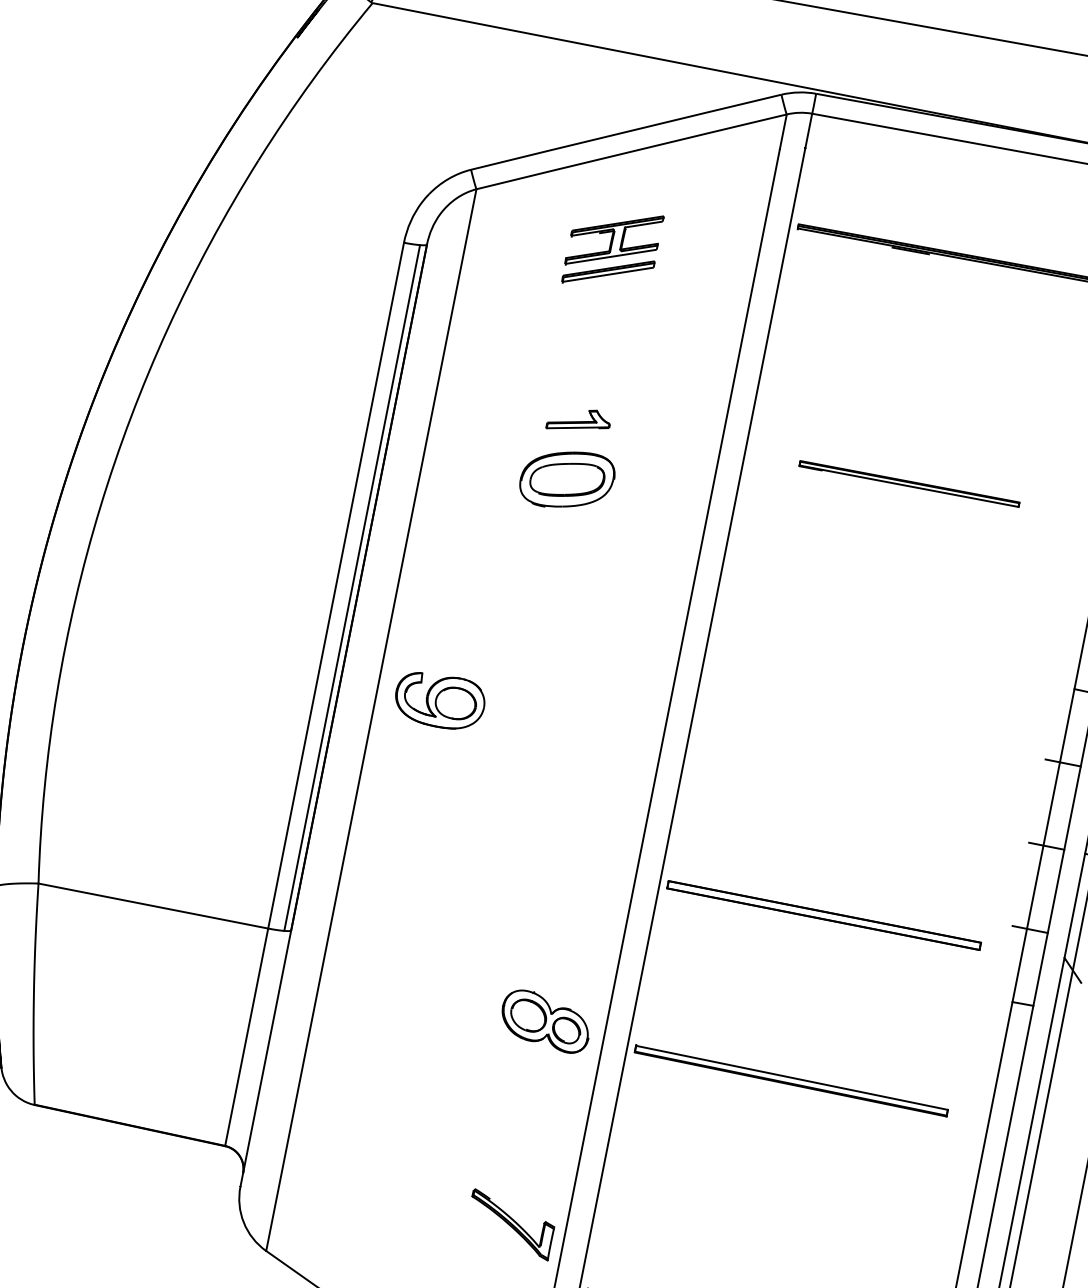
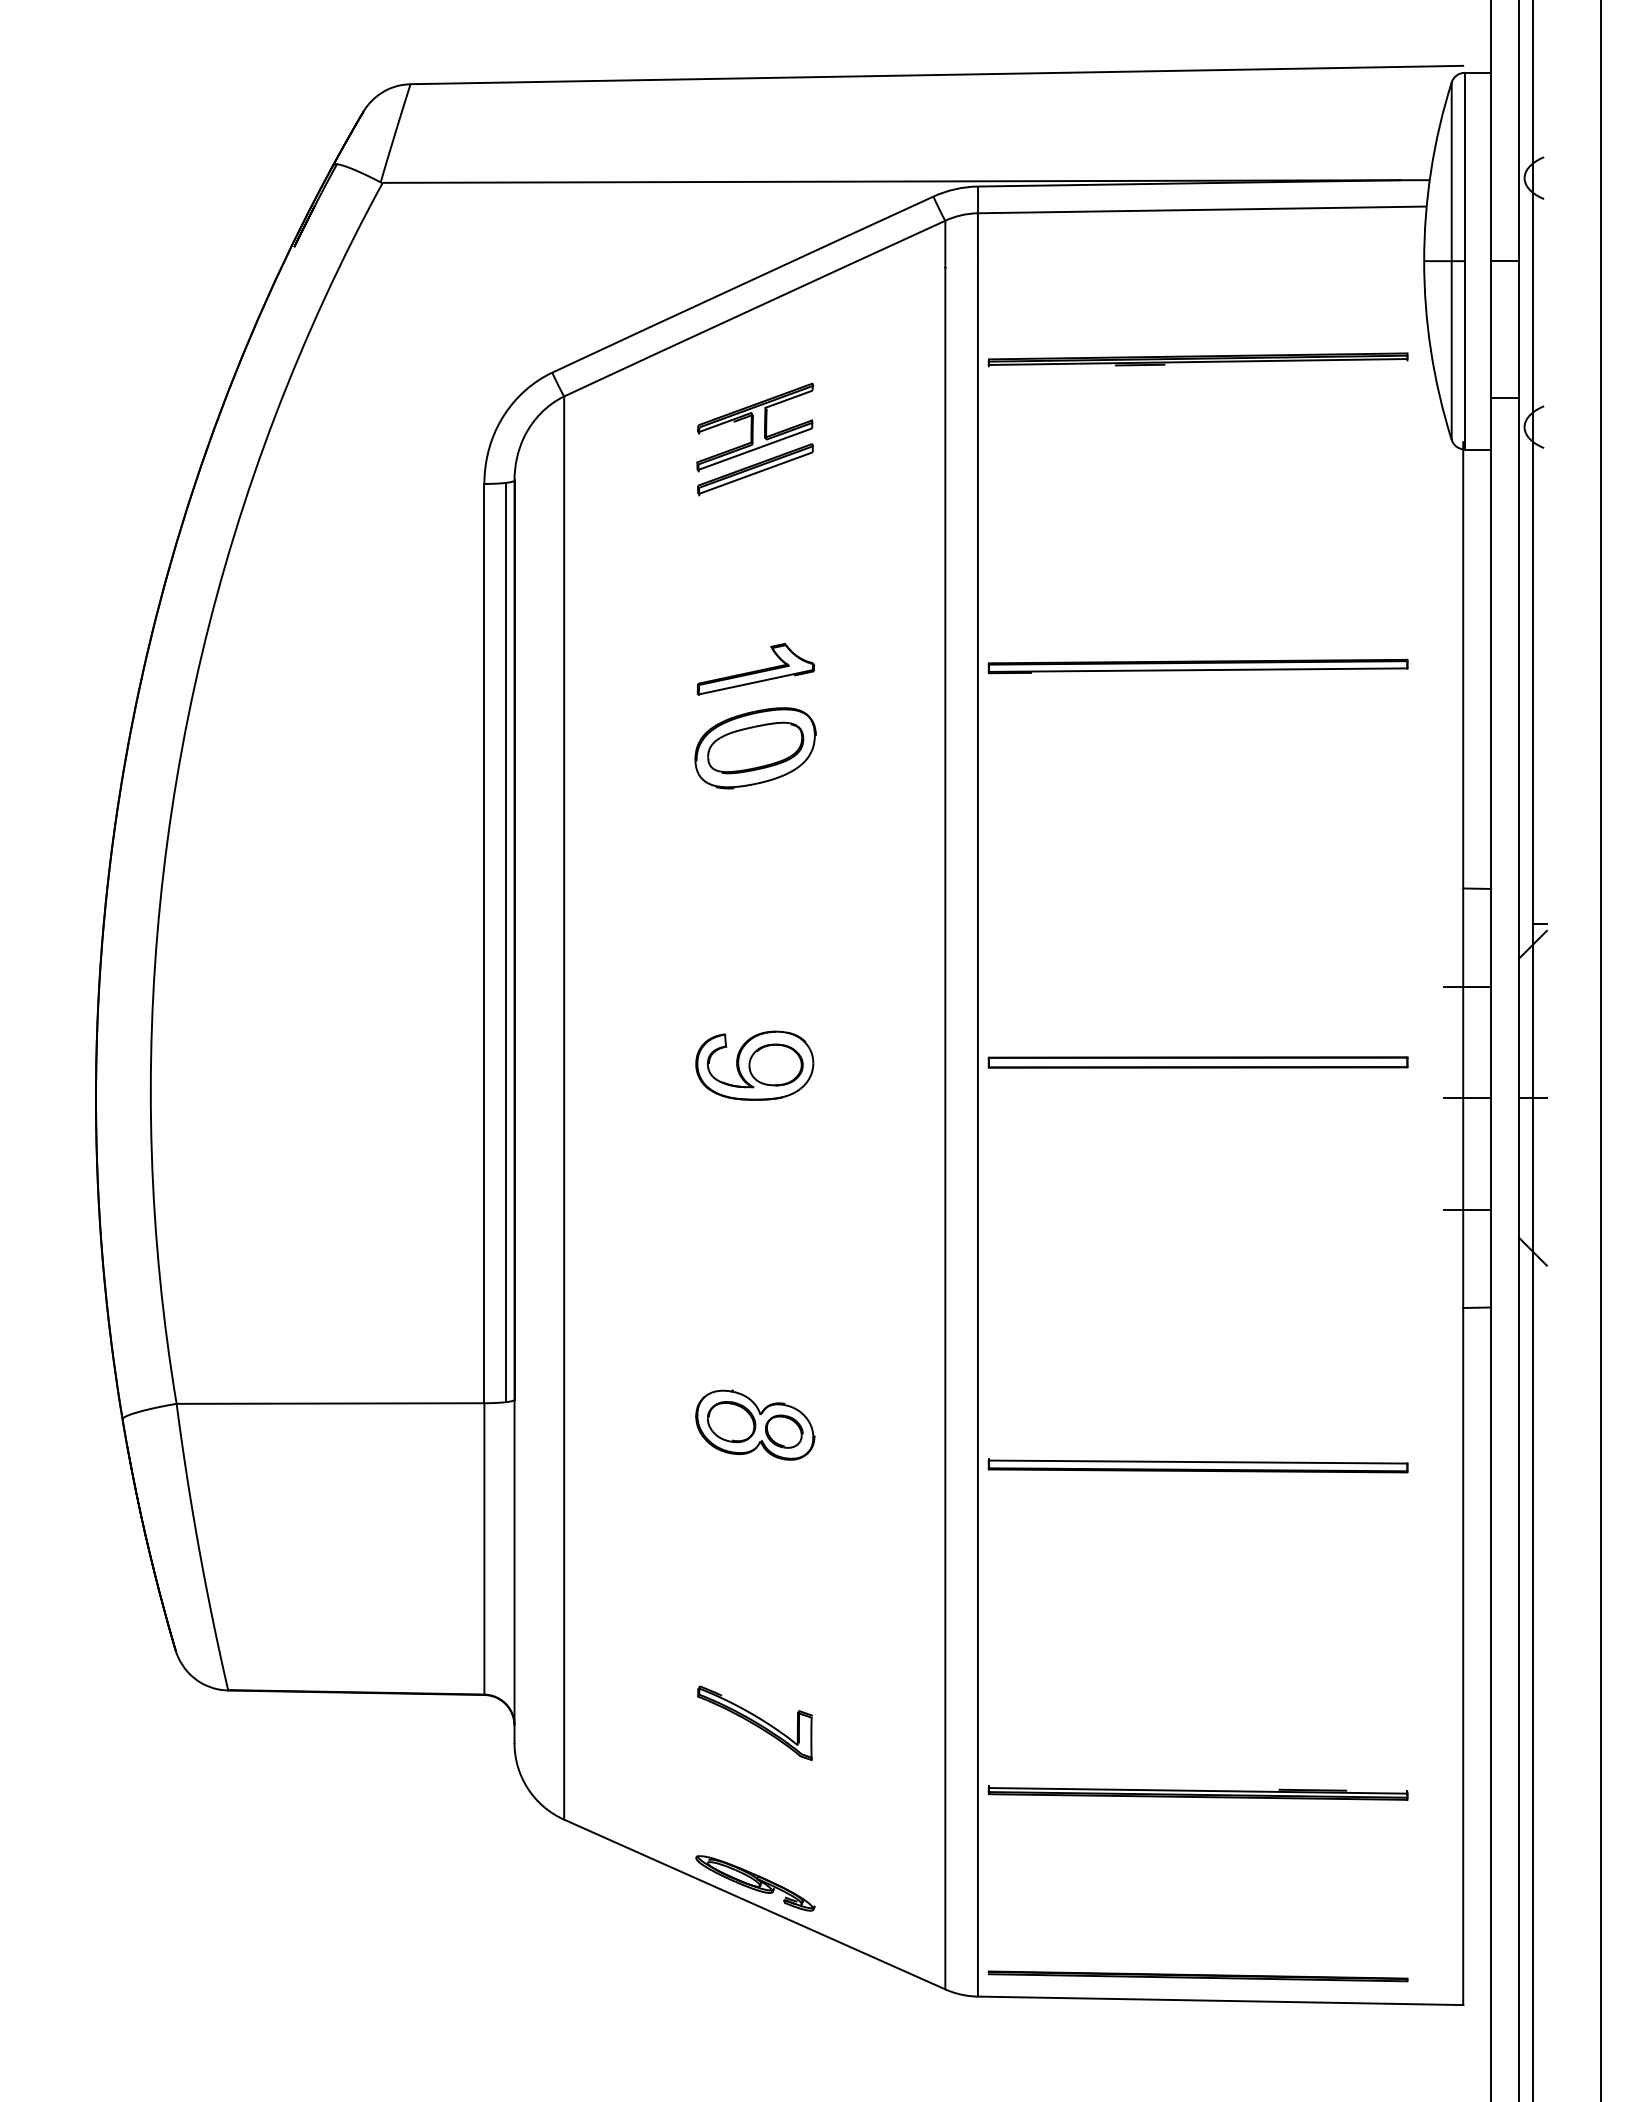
part: (579, 420) -> (755, 668), size x1.43
part: (909, 484) -> (1197, 666), size x1.43
part: (439, 700) -> (754, 1065), moved
part: (823, 915) -> (1197, 1062), moved
part: (546, 1020) -> (755, 1424), moved
part: (510, 1224) -> (754, 1722), moved

